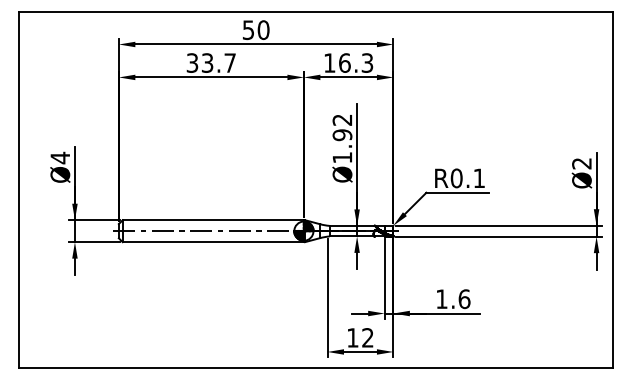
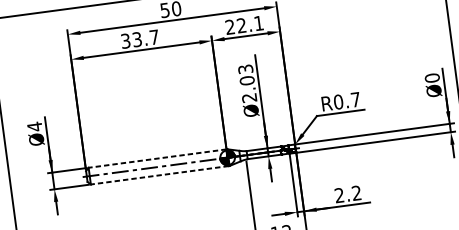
text: (348, 62) -> (244, 24), 16.3 -> 22.1
text: (342, 138) -> (247, 83), Ø1.92 -> Ø2.03
text: (581, 163) -> (432, 78), Ø2 -> Ø0
text: (478, 177) -> (355, 99), R0.1 -> R0.7
line: (213, 220) -> (157, 158), solid -> dashed
line: (213, 242) -> (159, 175), solid -> dashed
text: (453, 299) -> (348, 194), 1.6 -> 2.2

